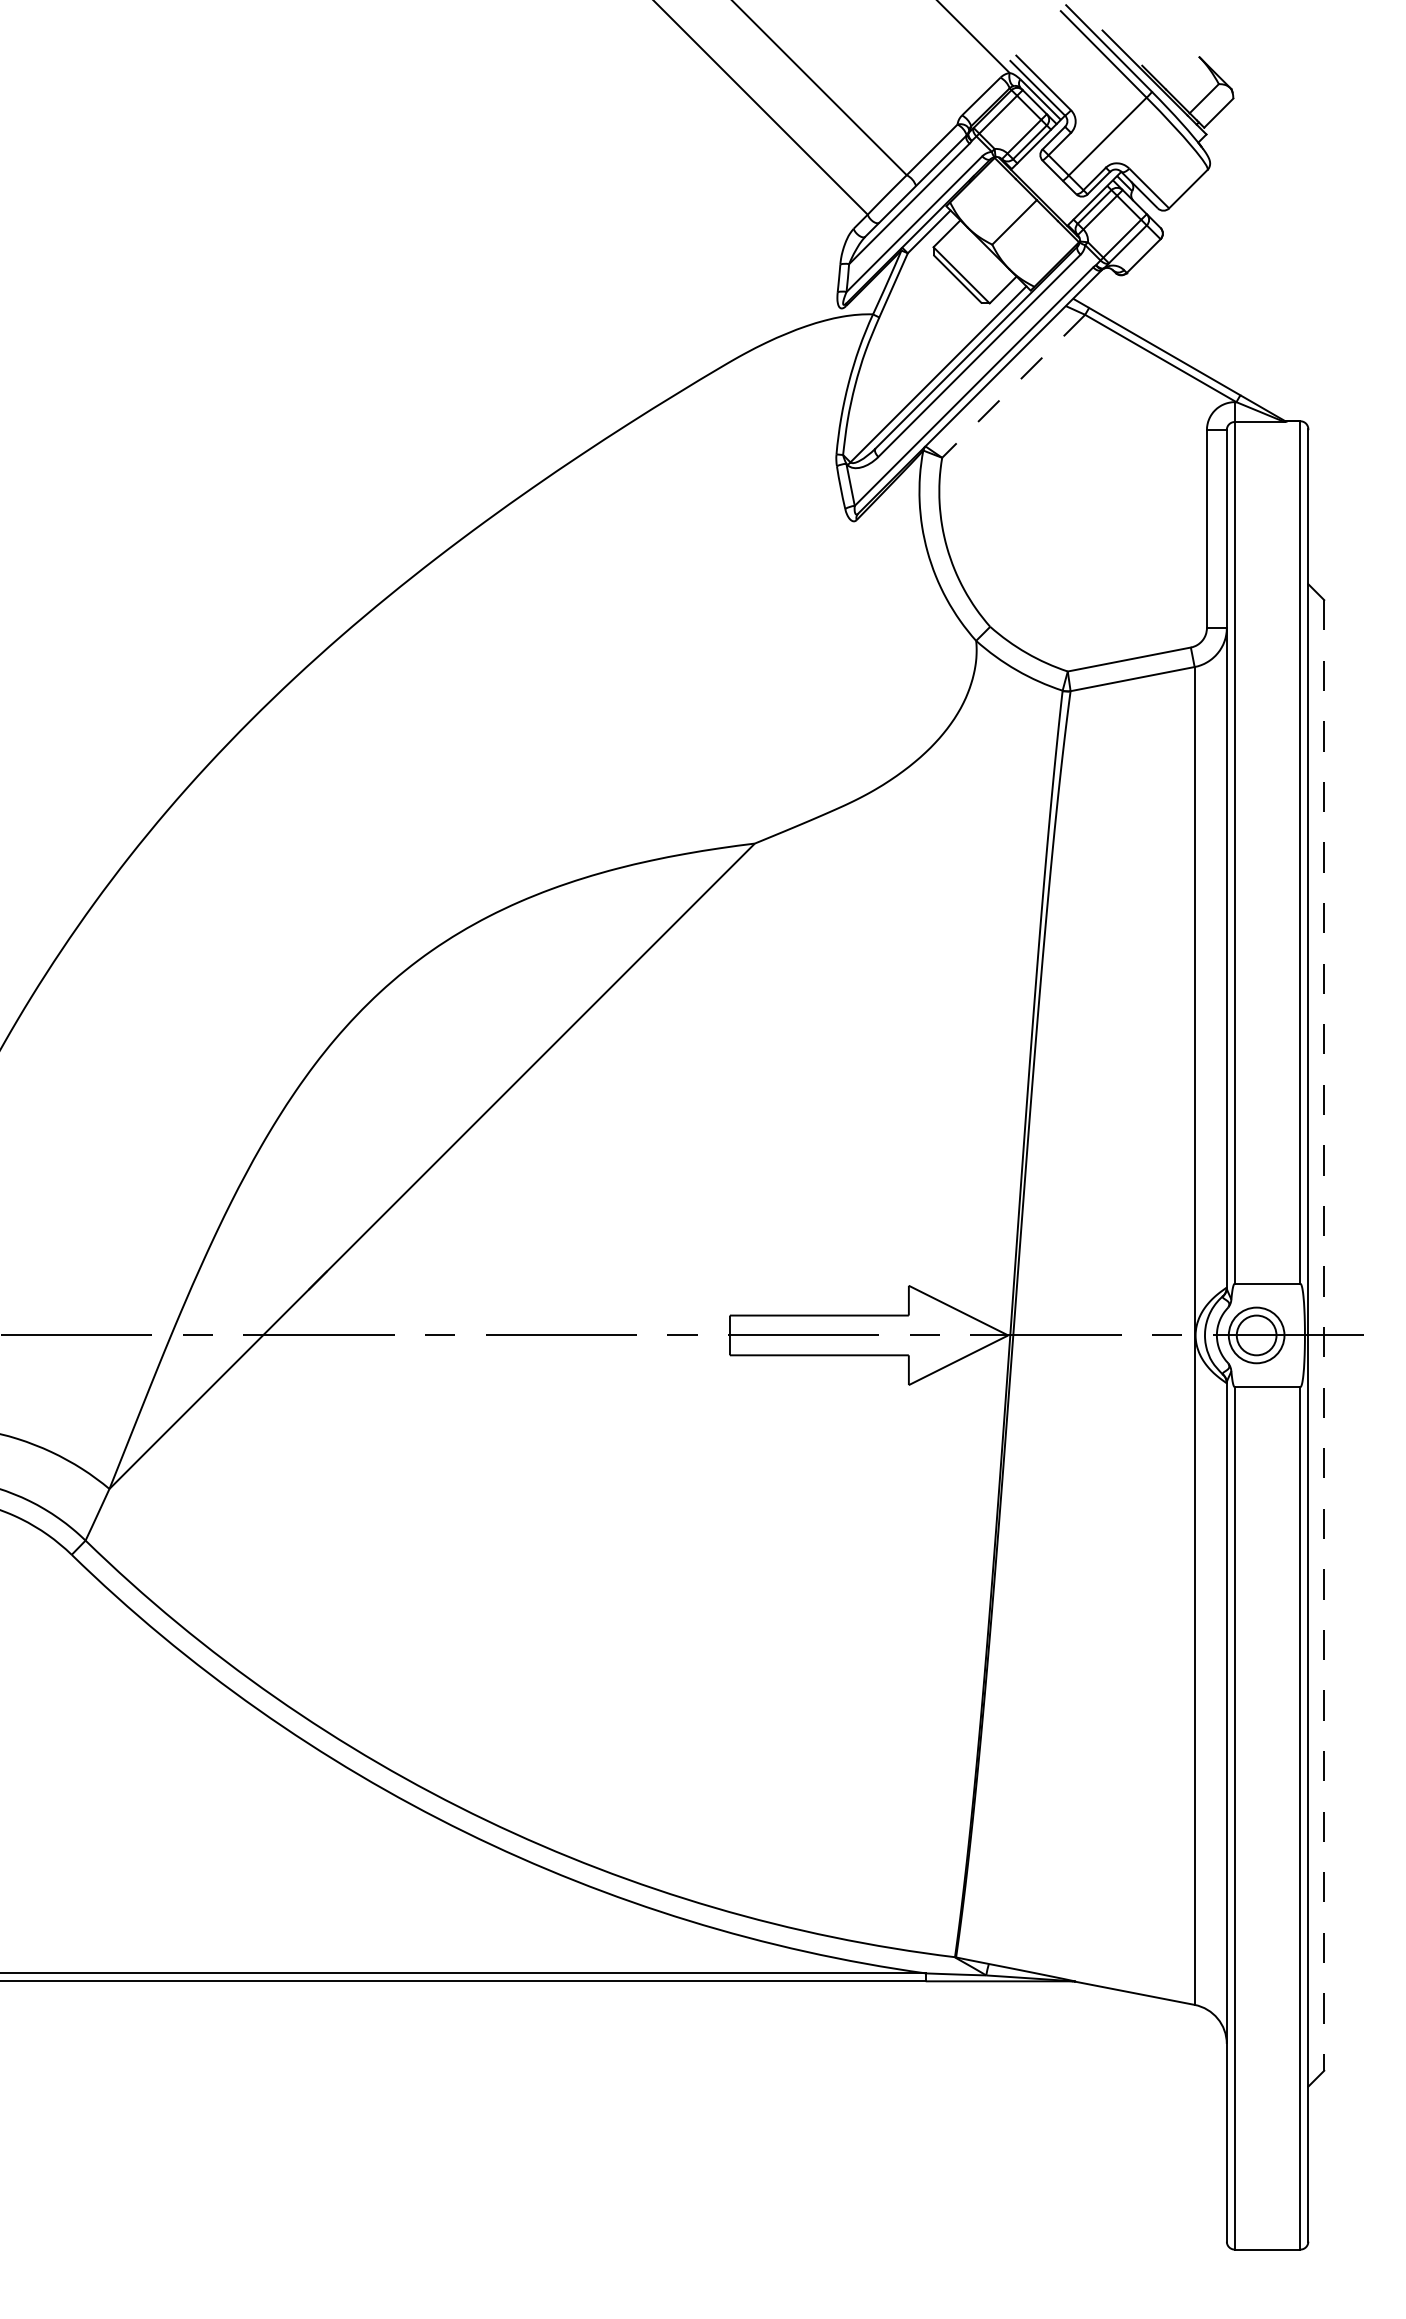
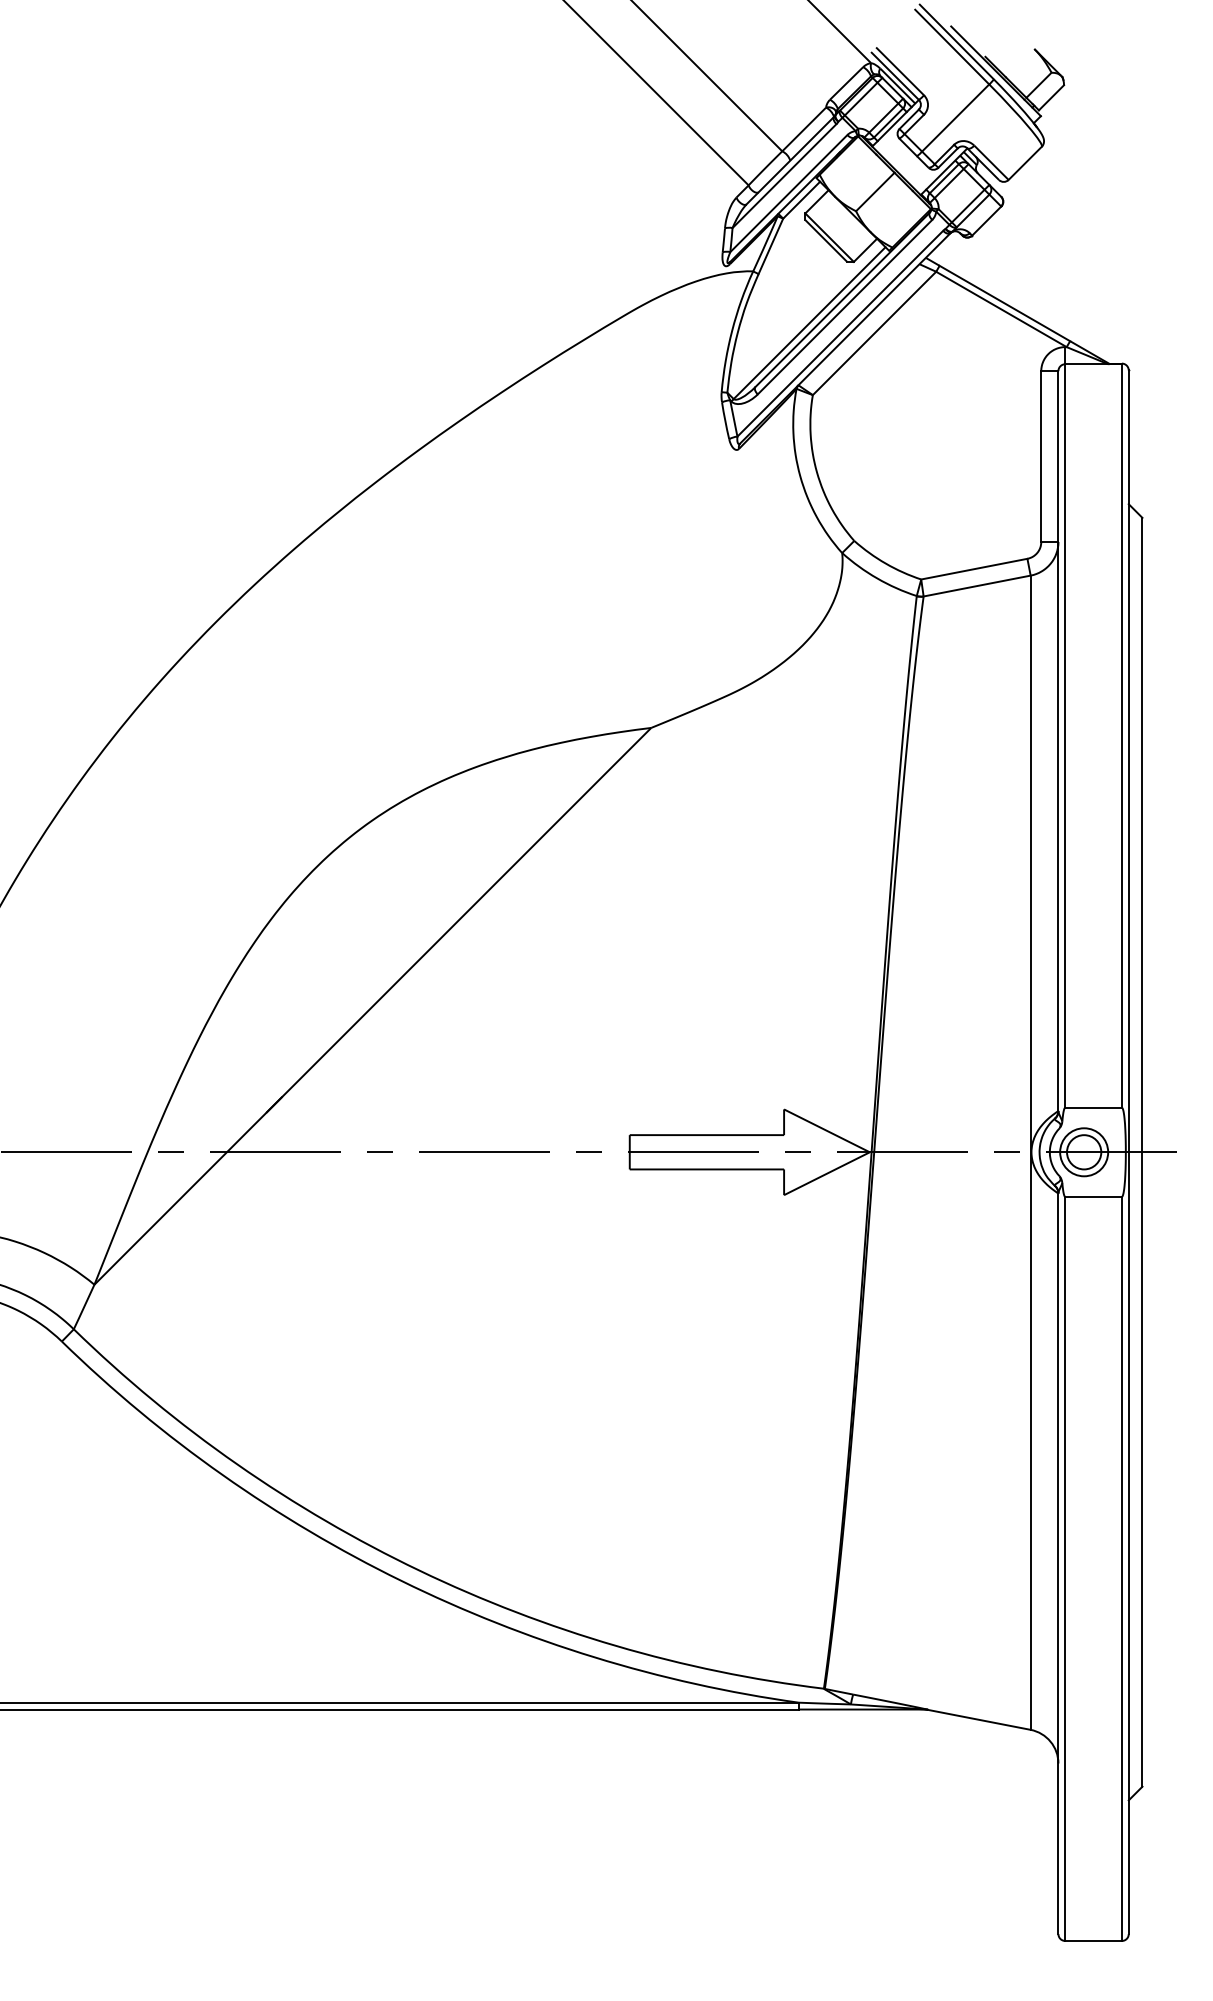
line: (1013, 386) -> (874, 333), dashed -> solid
line: (1324, 1335) -> (1142, 1152), dashed -> solid

